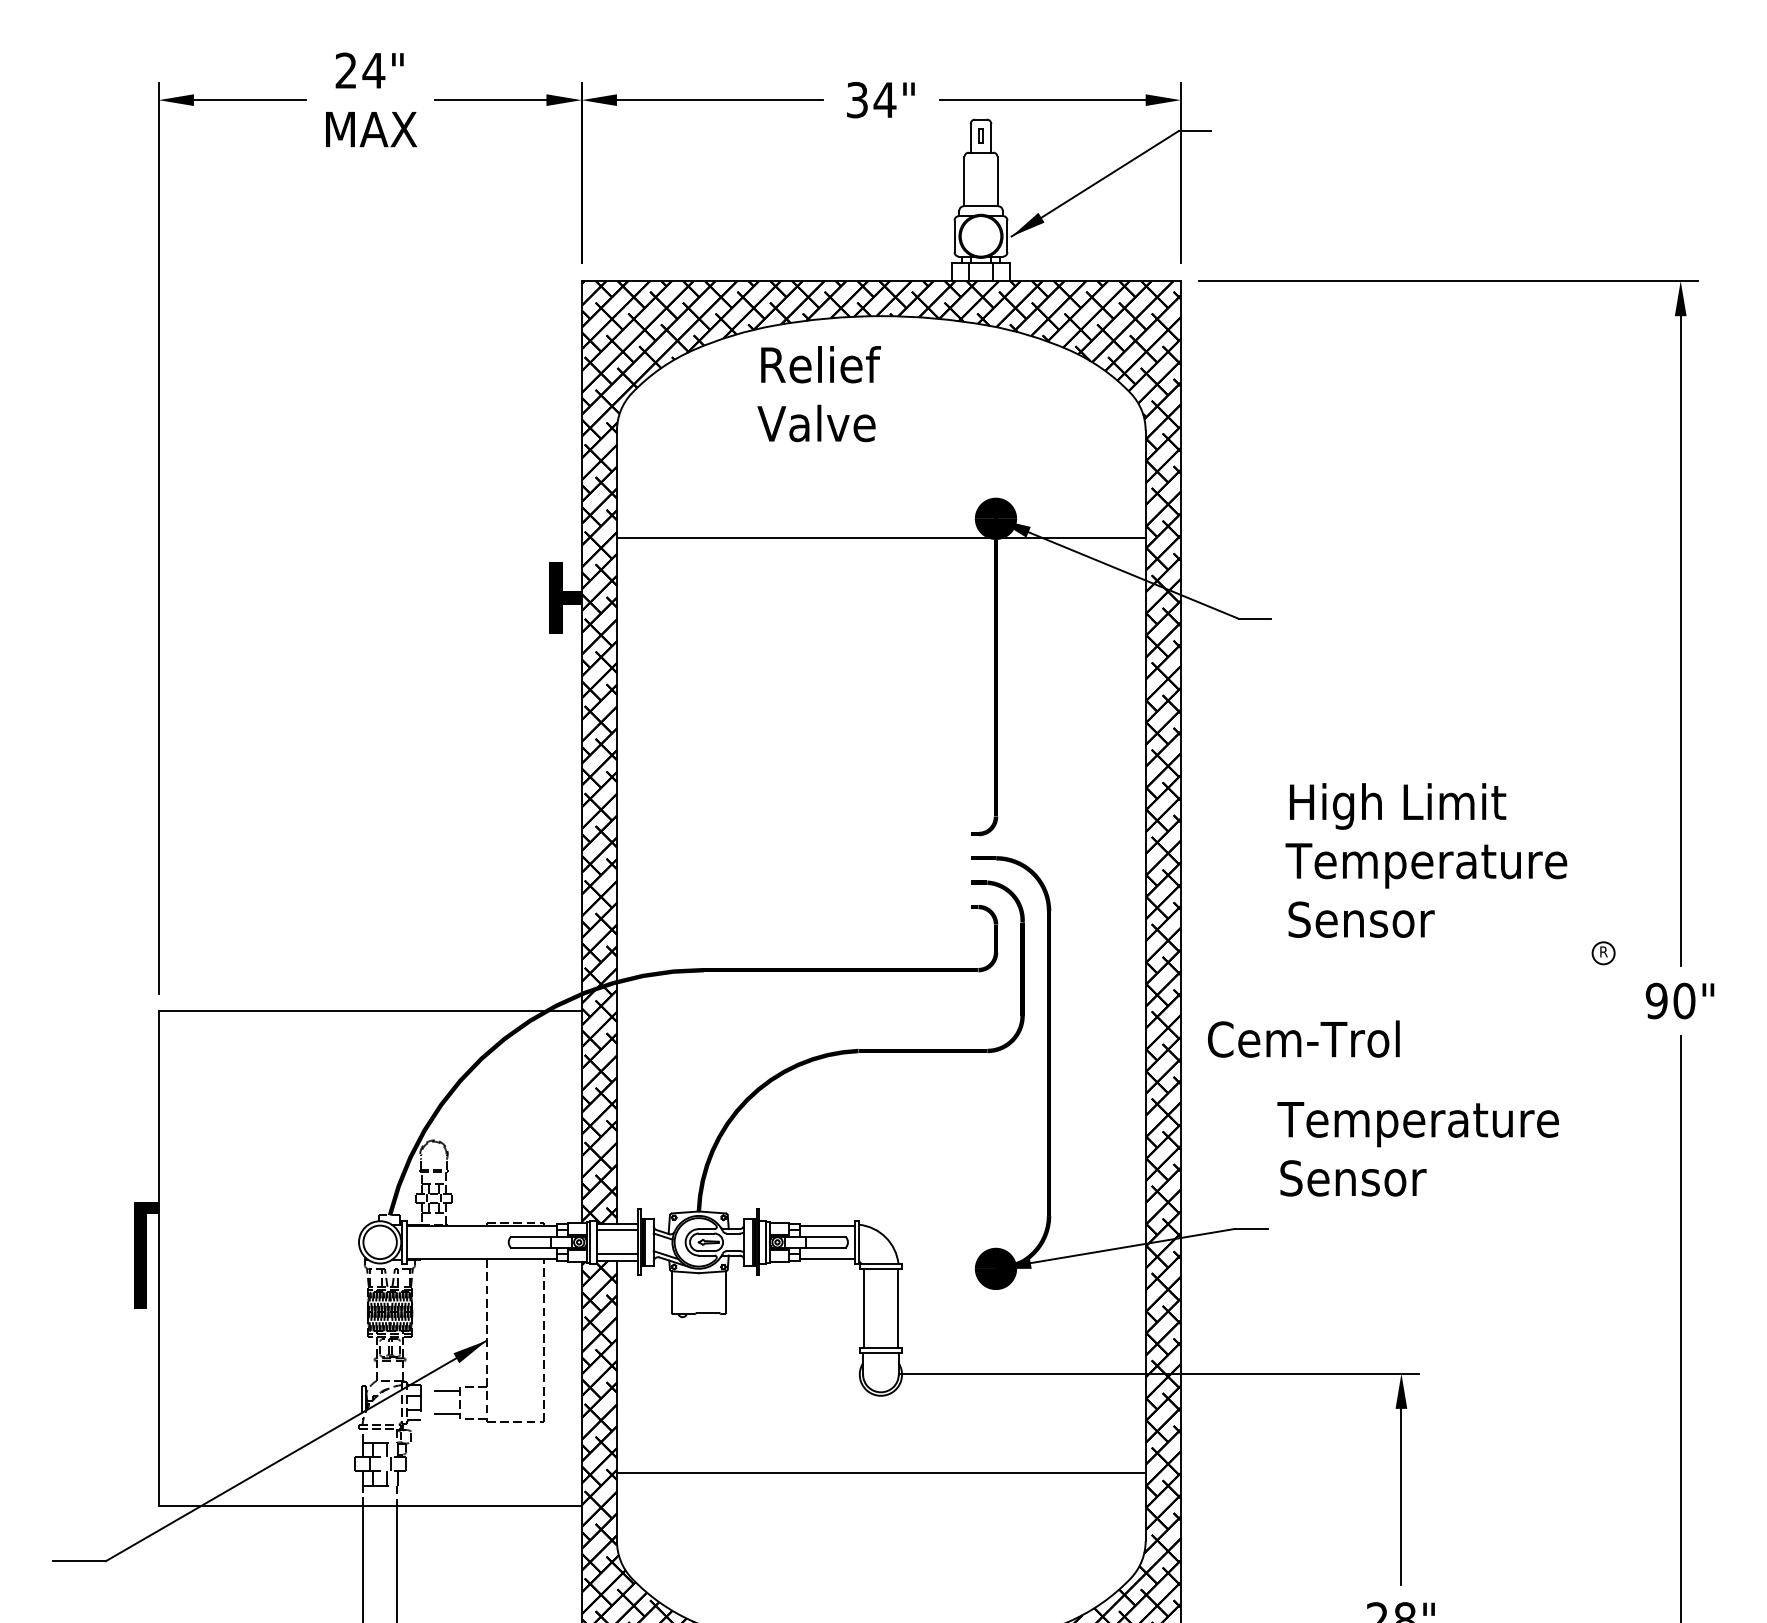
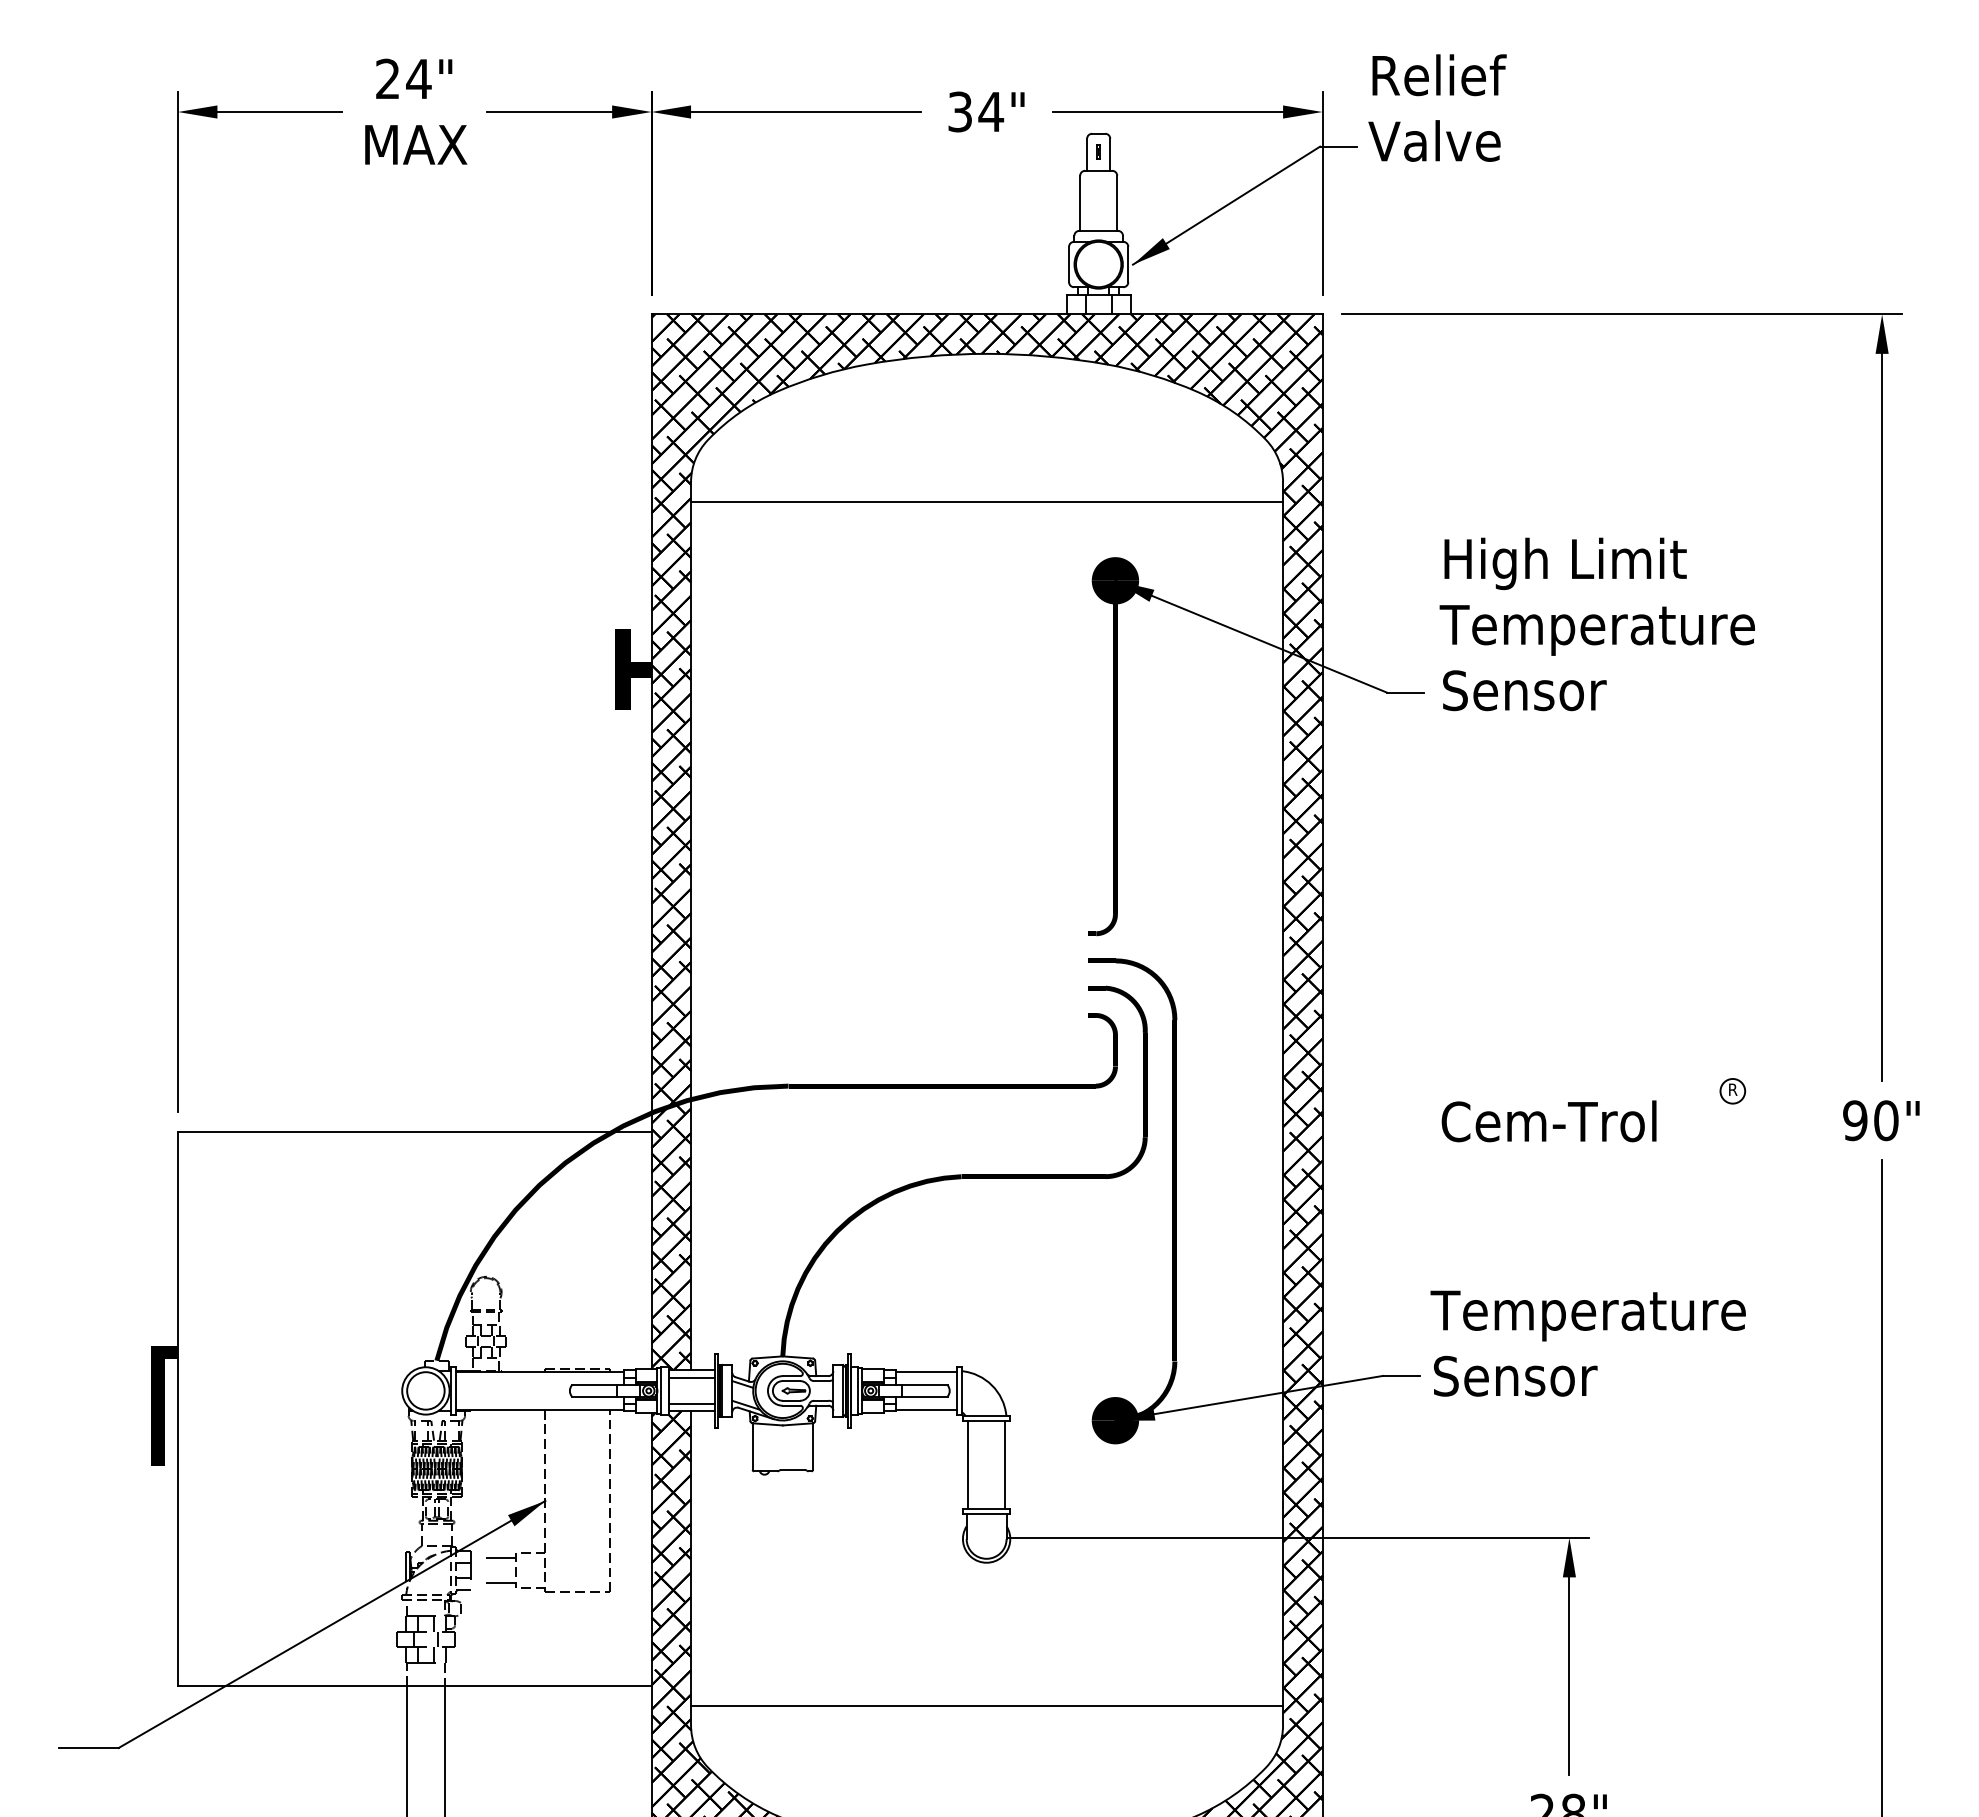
text: (819, 393) -> (1437, 107), moved
line: (881, 537) -> (987, 501), moved
text: (1425, 860) -> (1596, 624), moved
part: (1603, 953) -> (1732, 1091), moved
text: (1303, 1039) -> (1548, 1121), moved
text: (1417, 1149) -> (1587, 1343), moved
line: (881, 1473) -> (987, 1705), moved

